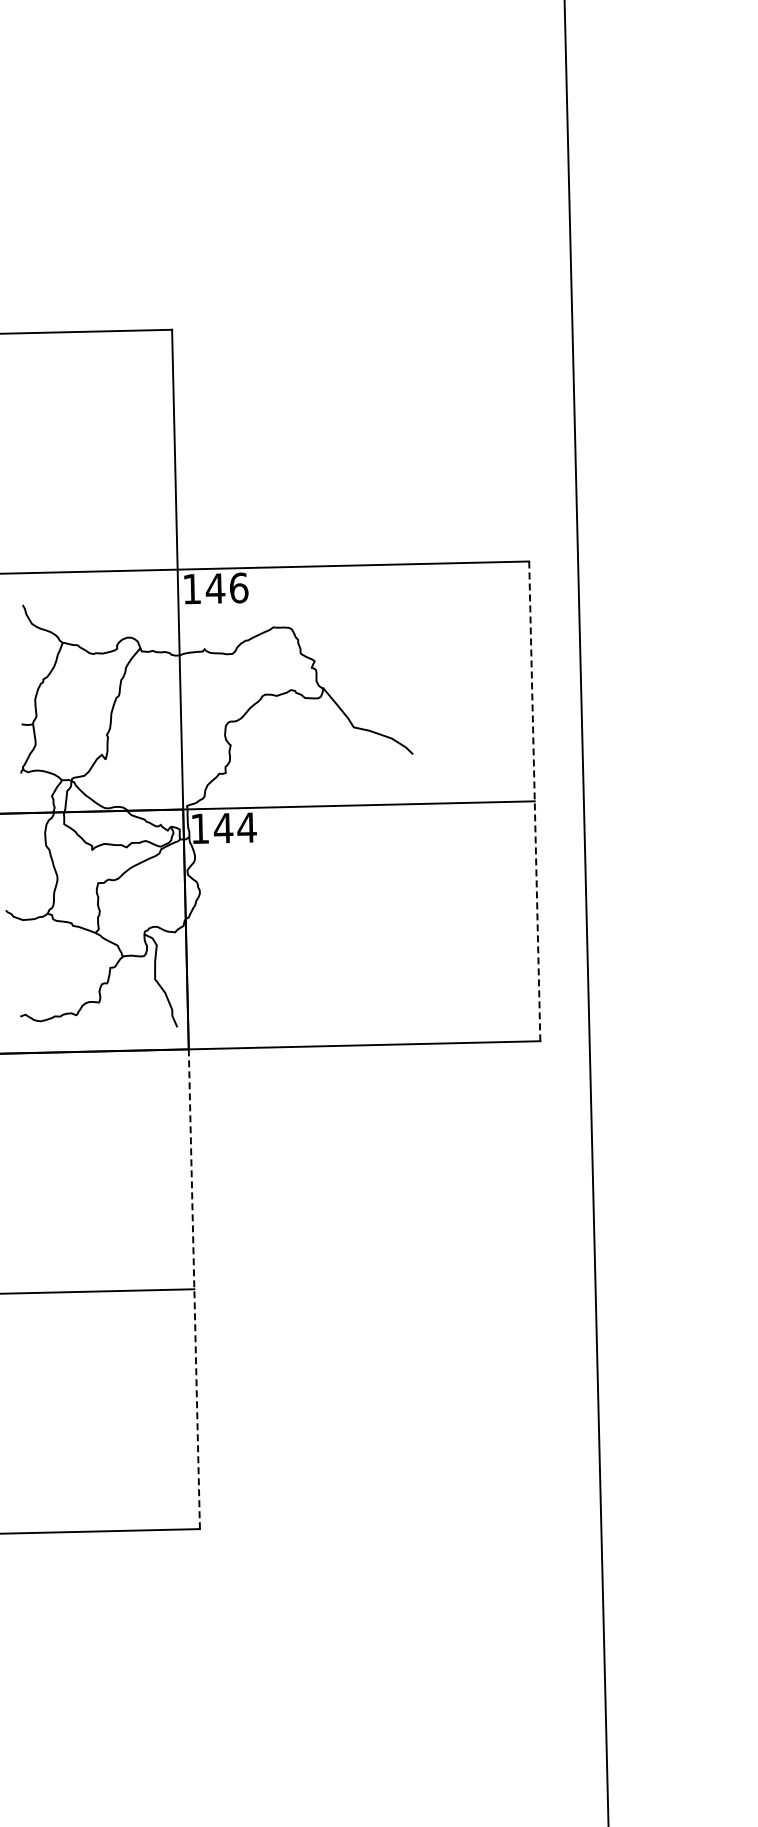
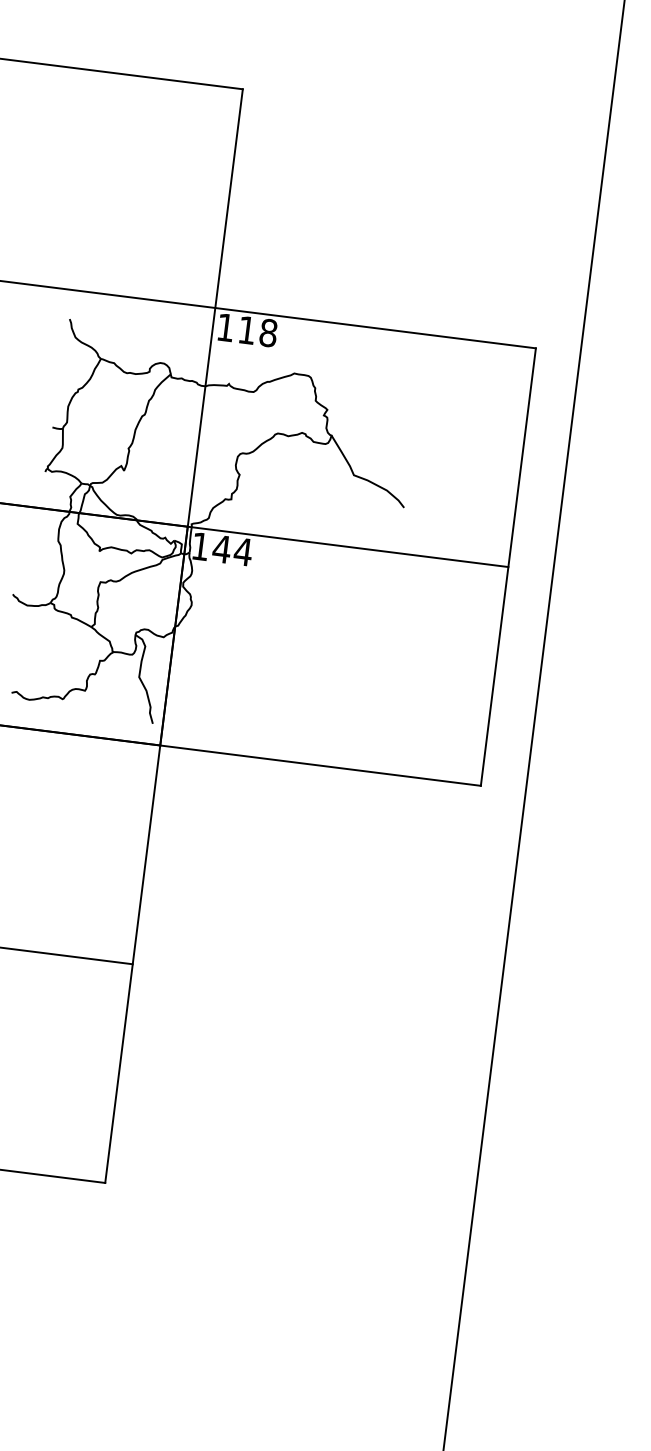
text: (226, 587) -> (257, 330), 146 -> 118
line: (534, 801) -> (508, 567), dashed -> solid
line: (194, 1289) -> (132, 964), dashed -> solid

